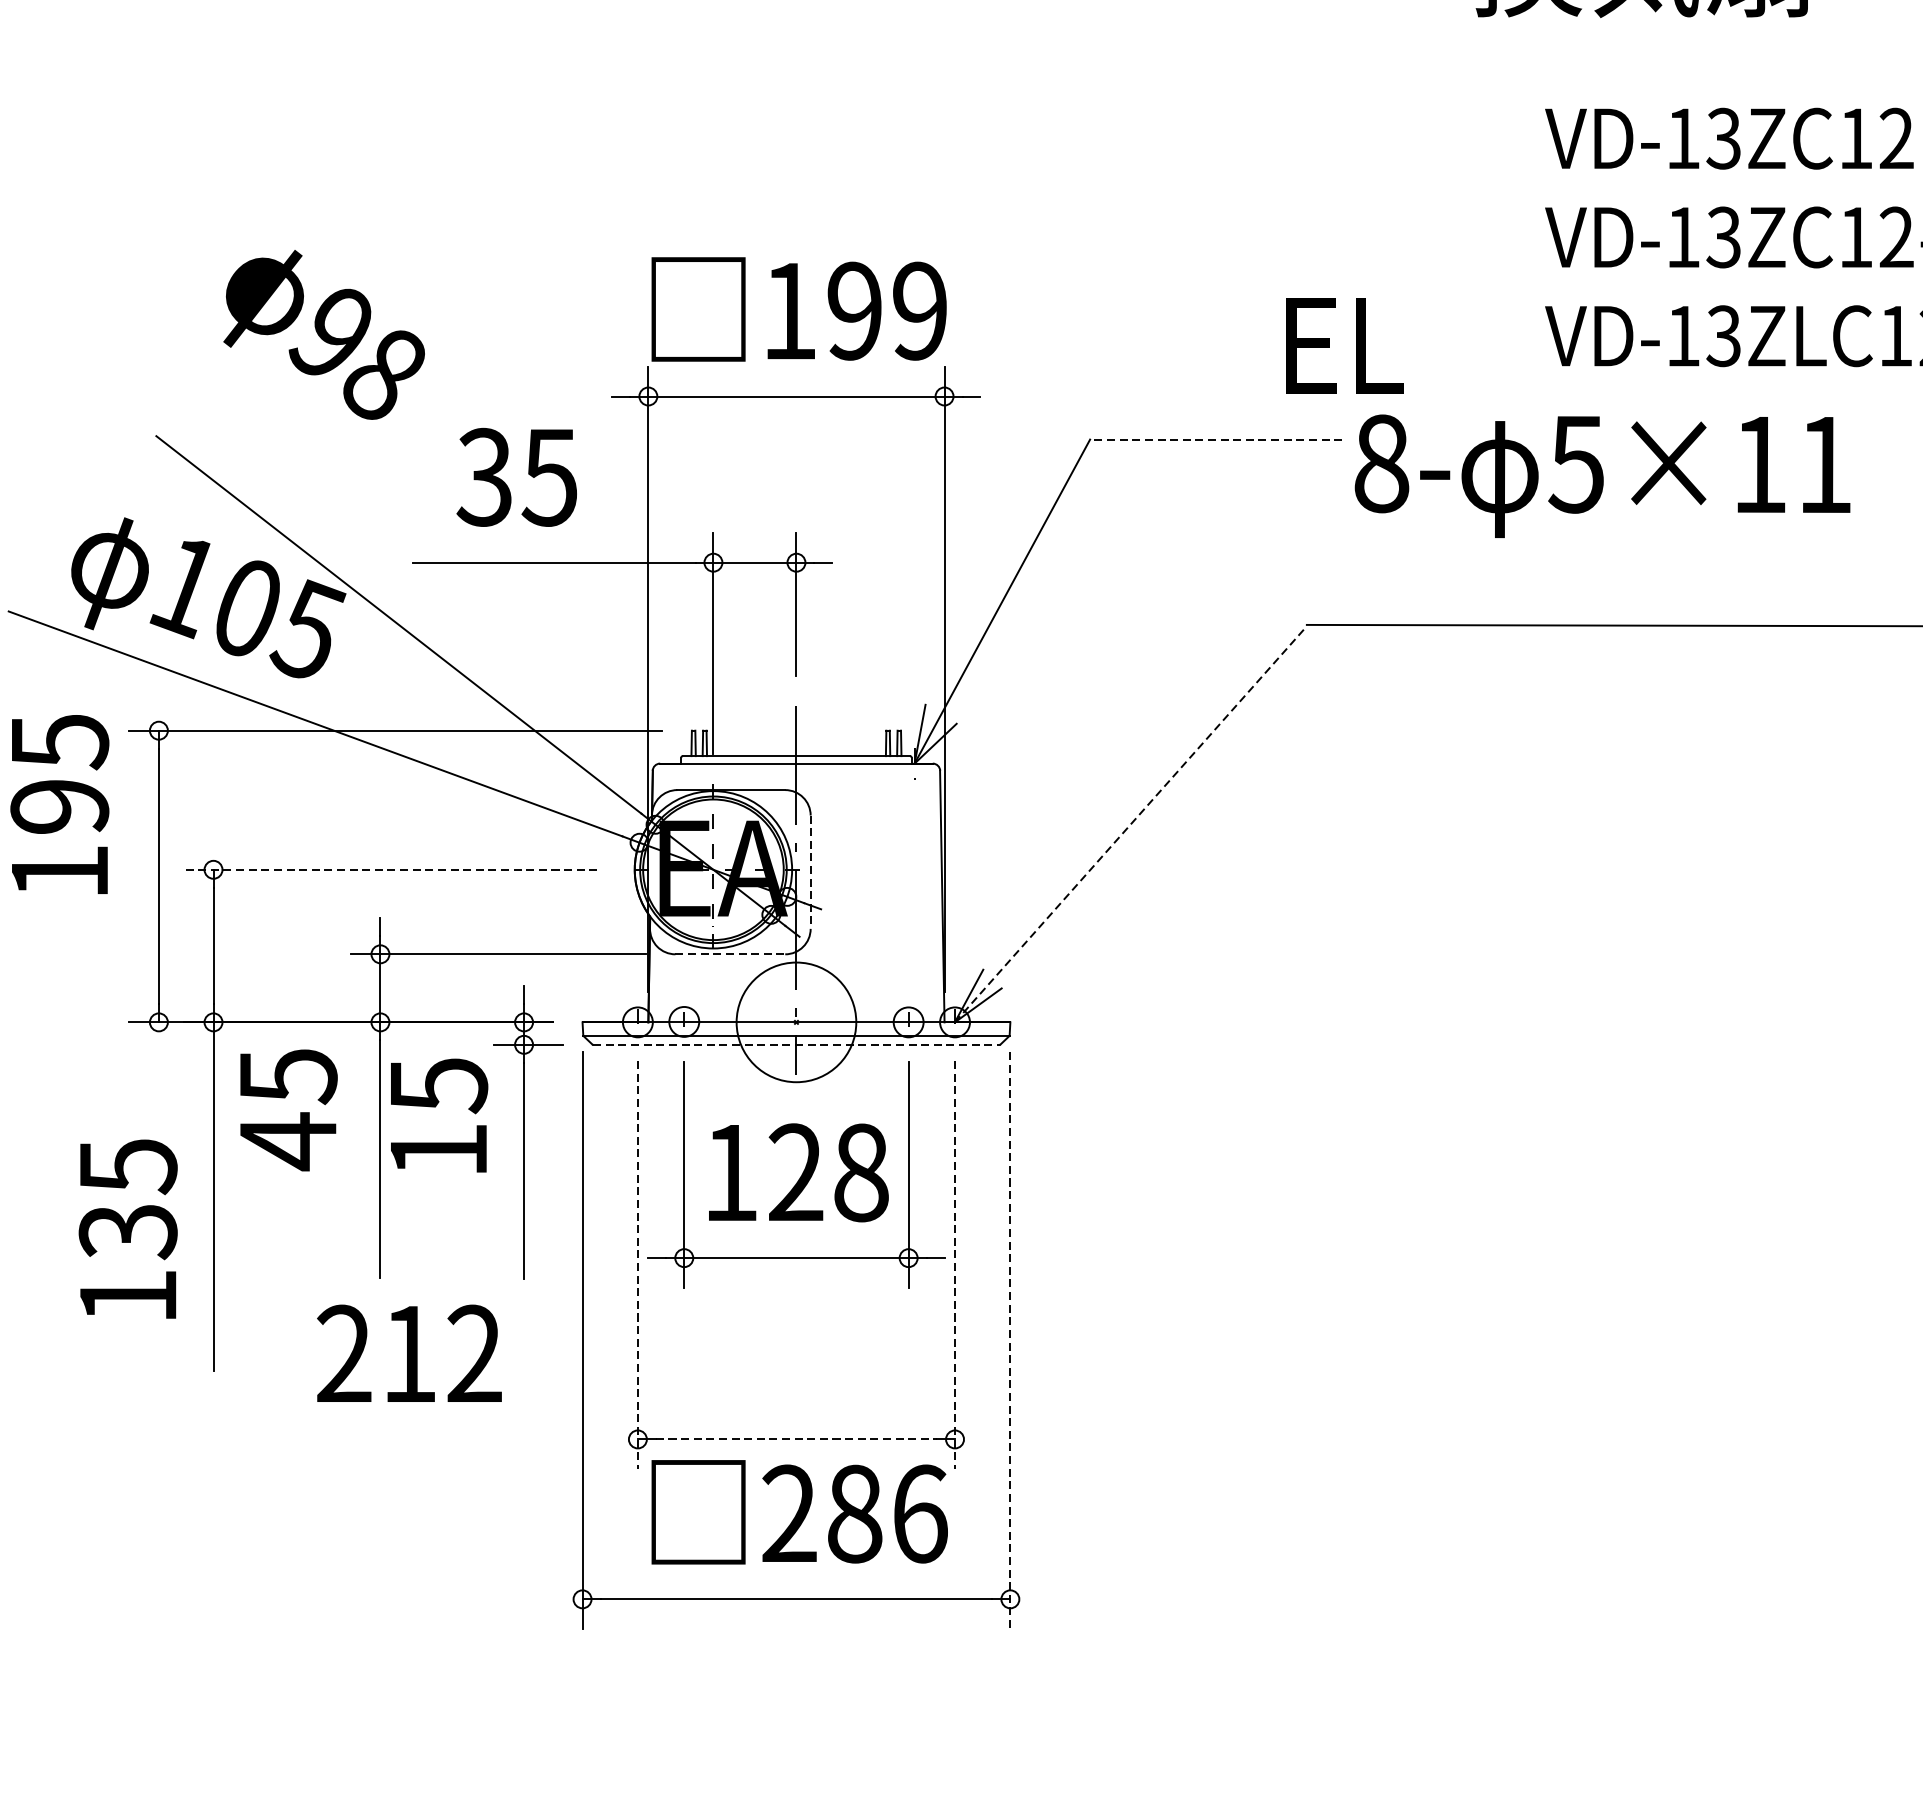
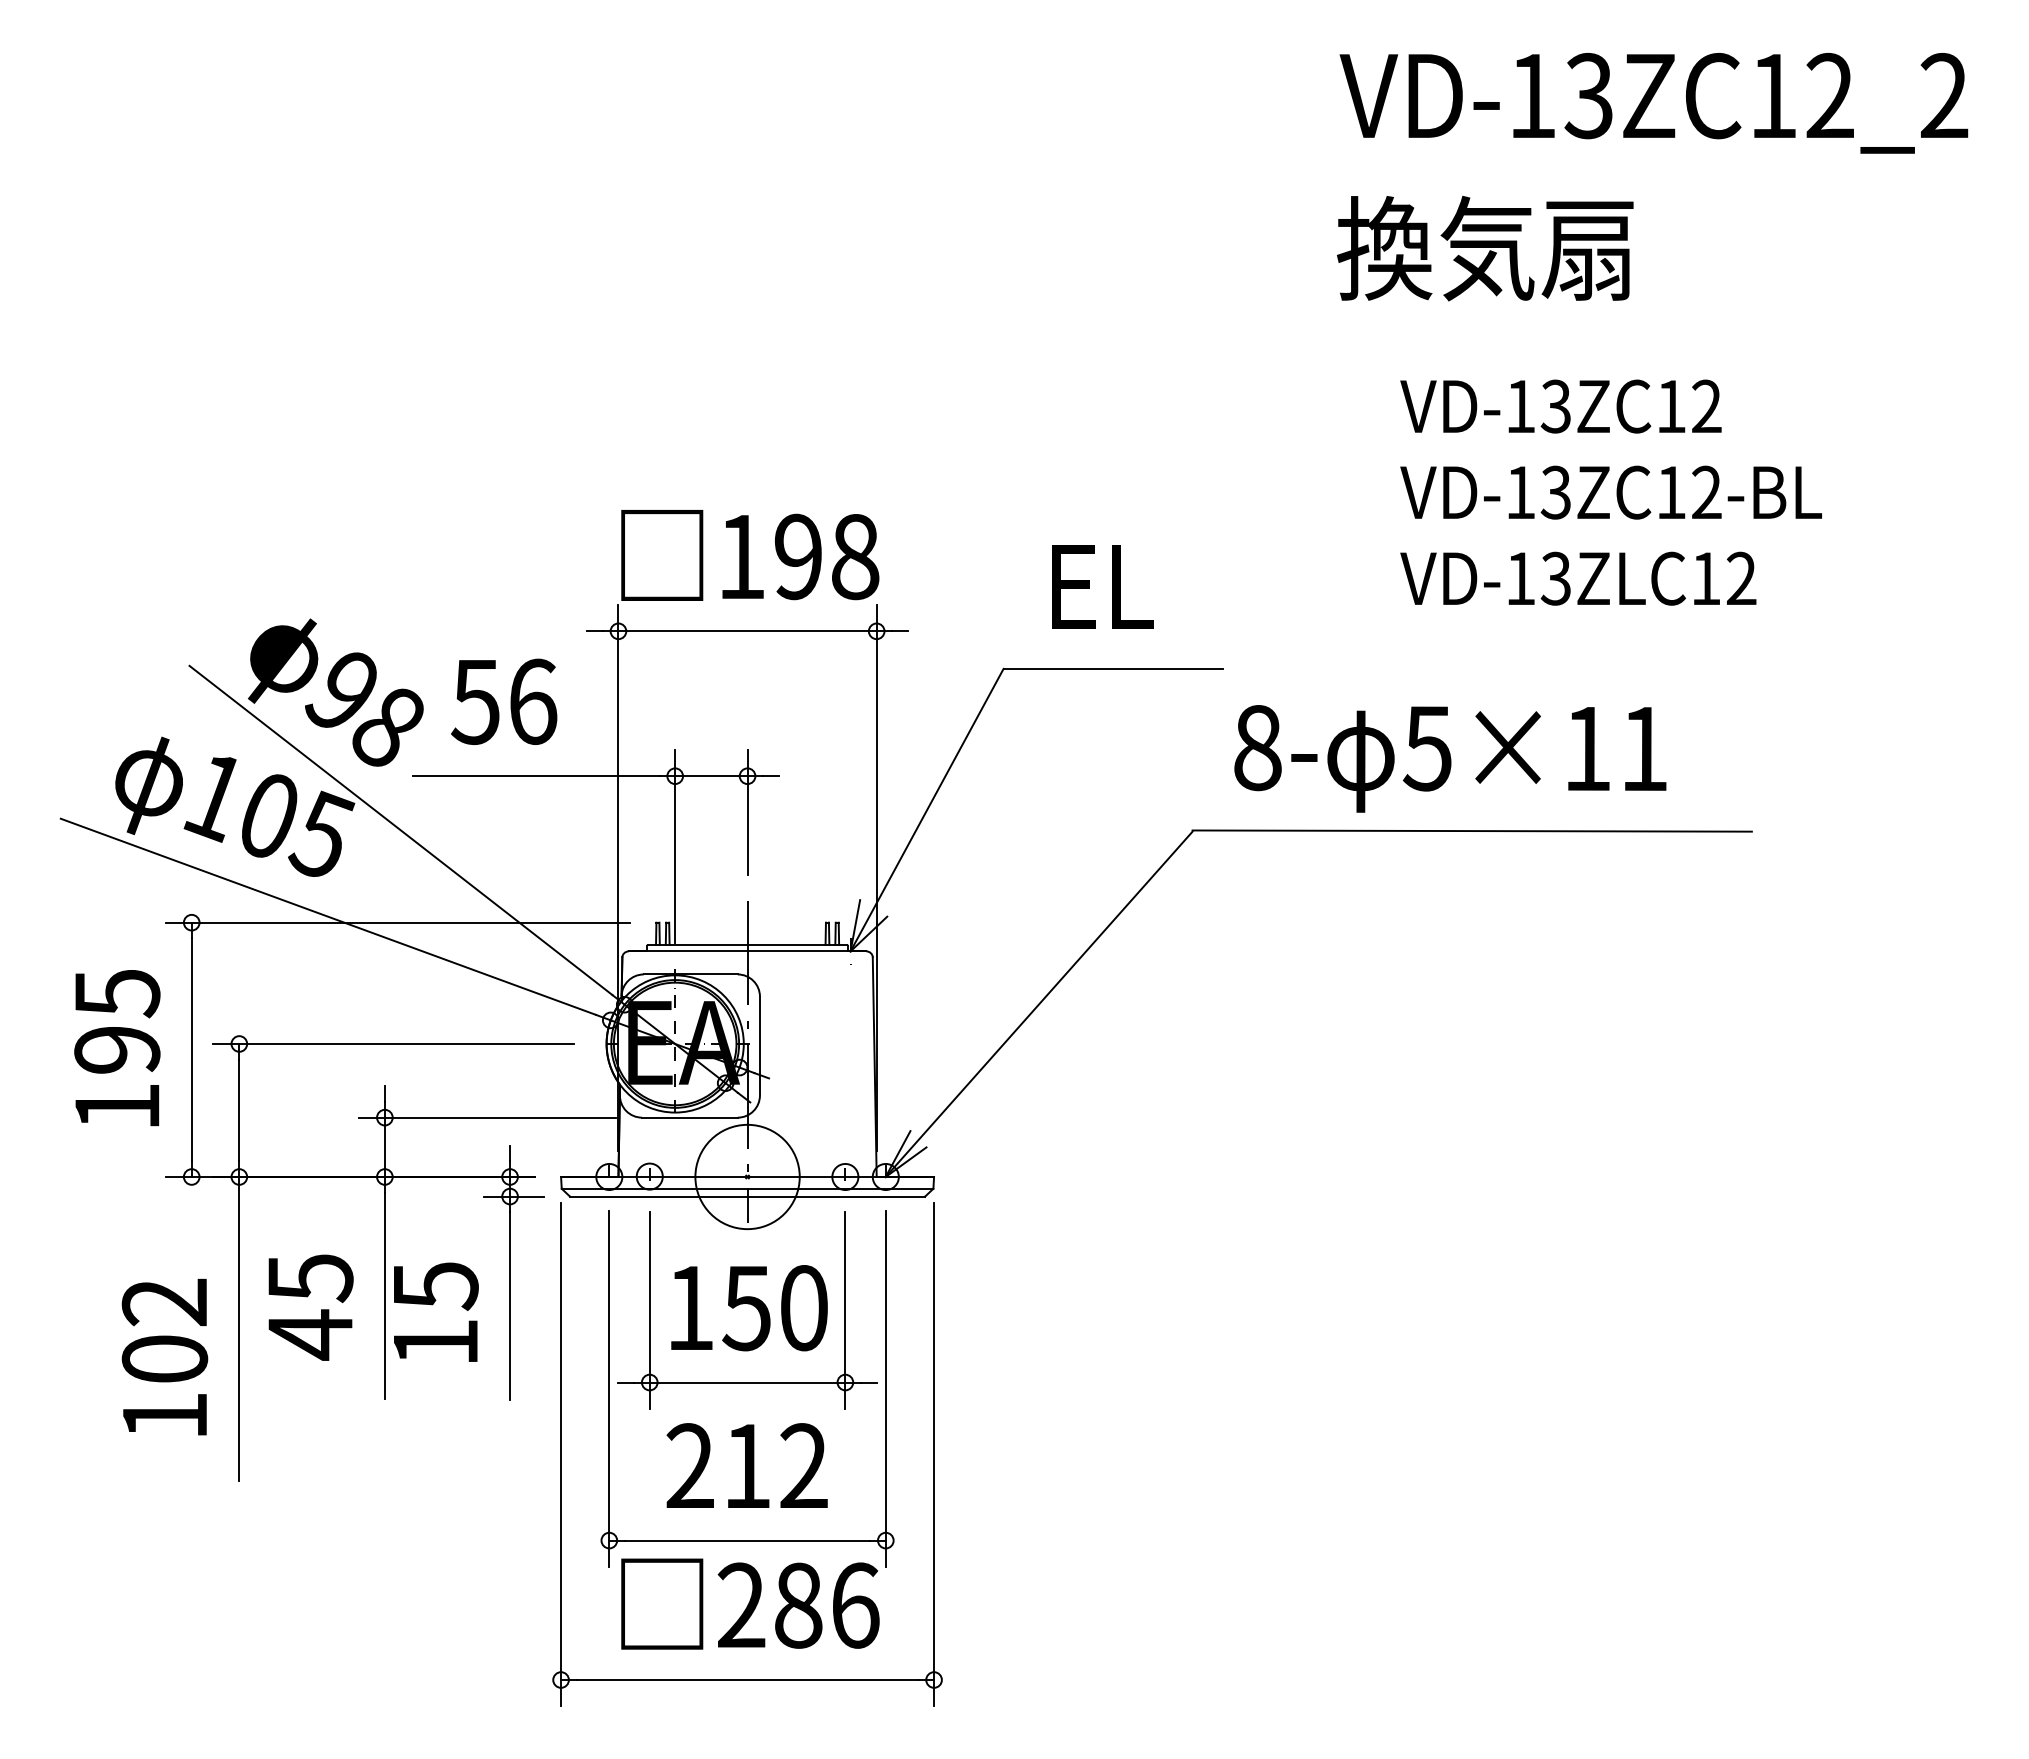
text: (920, 310) -> (855, 556), 199 -> 198
text: (323, 334) -> (335, 692), moved
text: (1344, 345) -> (1102, 586), moved
line: (1216, 439) -> (1113, 668), dashed -> solid
text: (1602, 475) -> (1450, 758), moved
text: (517, 476) -> (504, 701), 35 -> 56
text: (60, 805) -> (117, 1048), moved
line: (1131, 824) -> (1039, 1004), dashed -> solid
line: (390, 869) -> (393, 1043), dashed -> solid
line: (810, 872) -> (759, 1046), dashed -> solid
line: (729, 954) -> (689, 1117), dashed -> solid
line: (797, 1044) -> (748, 1196), dashed -> solid
text: (288, 1110) -> (310, 1307), moved
text: (439, 1114) -> (436, 1311), moved
text: (828, 1173) -> (775, 1308), 128 -> 150
text: (127, 1199) -> (164, 1331), 135 -> 102
line: (638, 1264) -> (609, 1388), dashed -> solid
line: (954, 1264) -> (885, 1388), dashed -> solid
line: (1010, 1340) -> (934, 1454), dashed -> solid
text: (408, 1353) -> (746, 1465), moved
line: (796, 1439) -> (747, 1540), dashed -> solid

